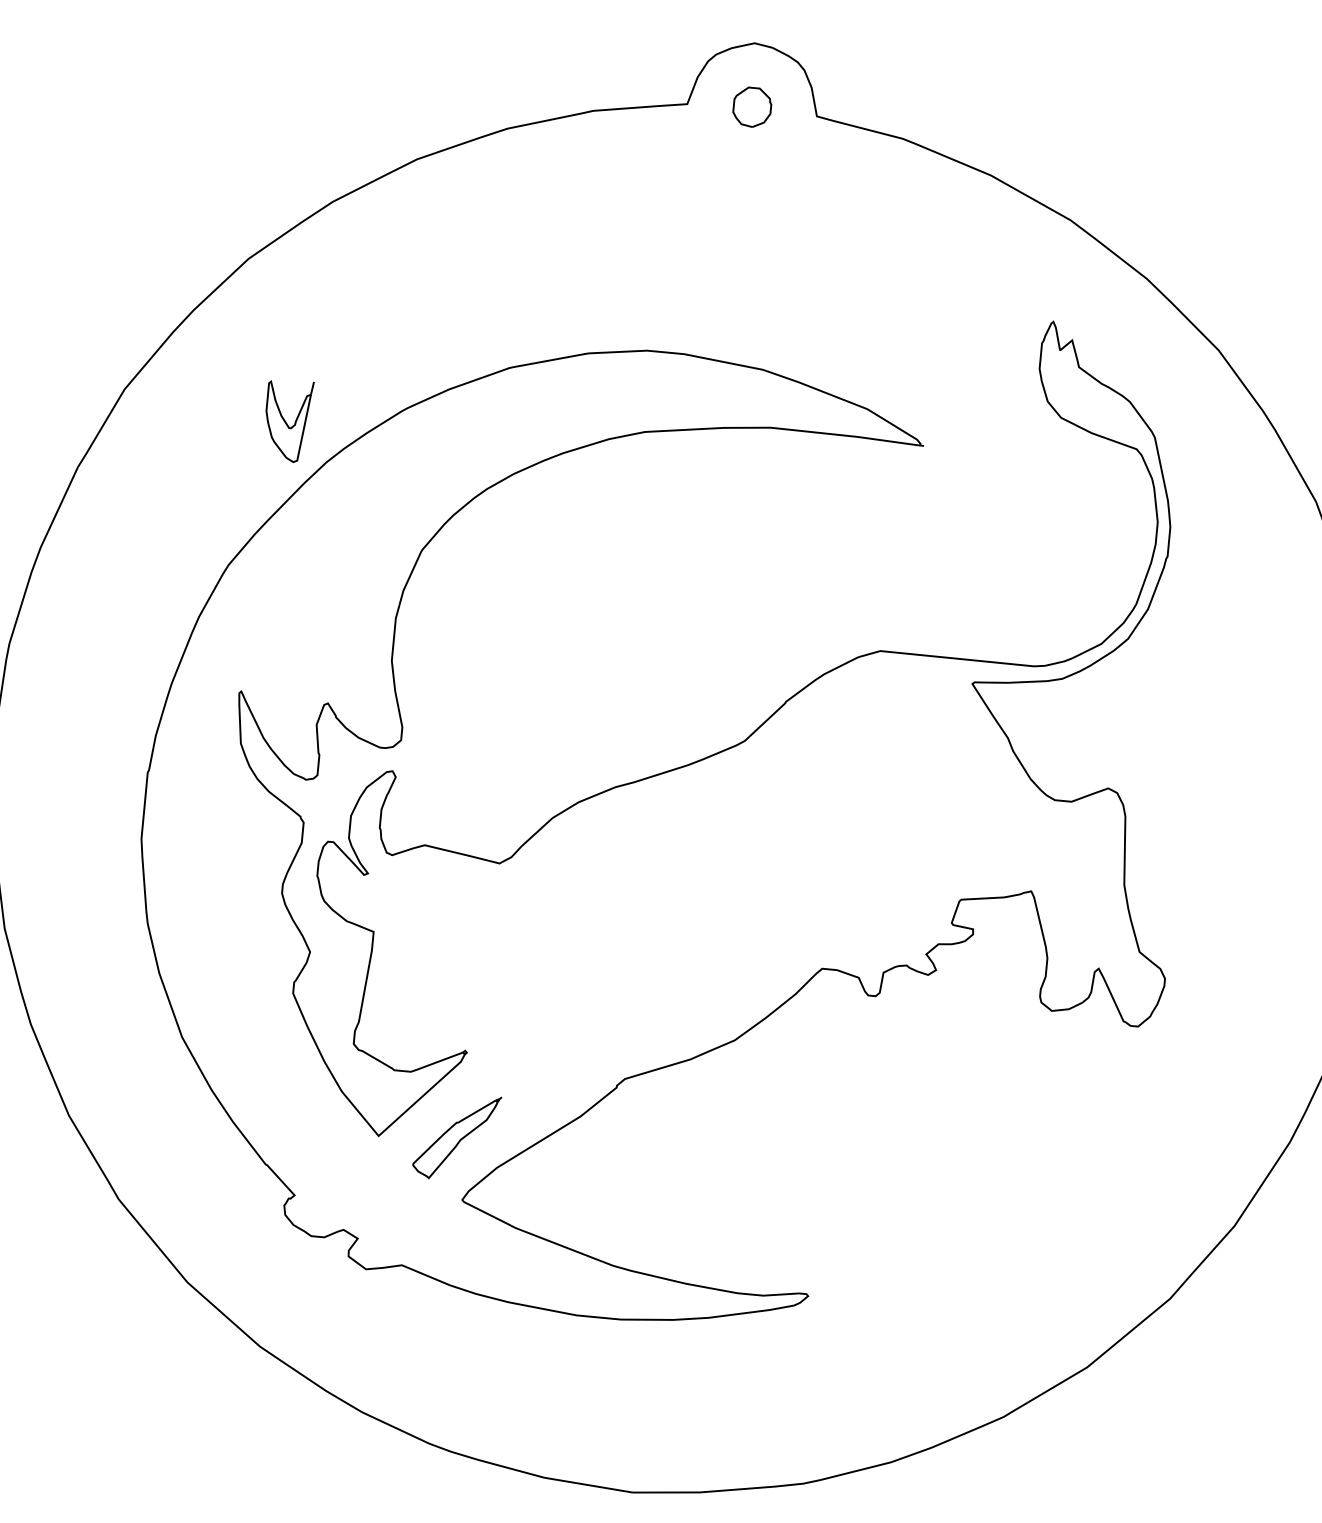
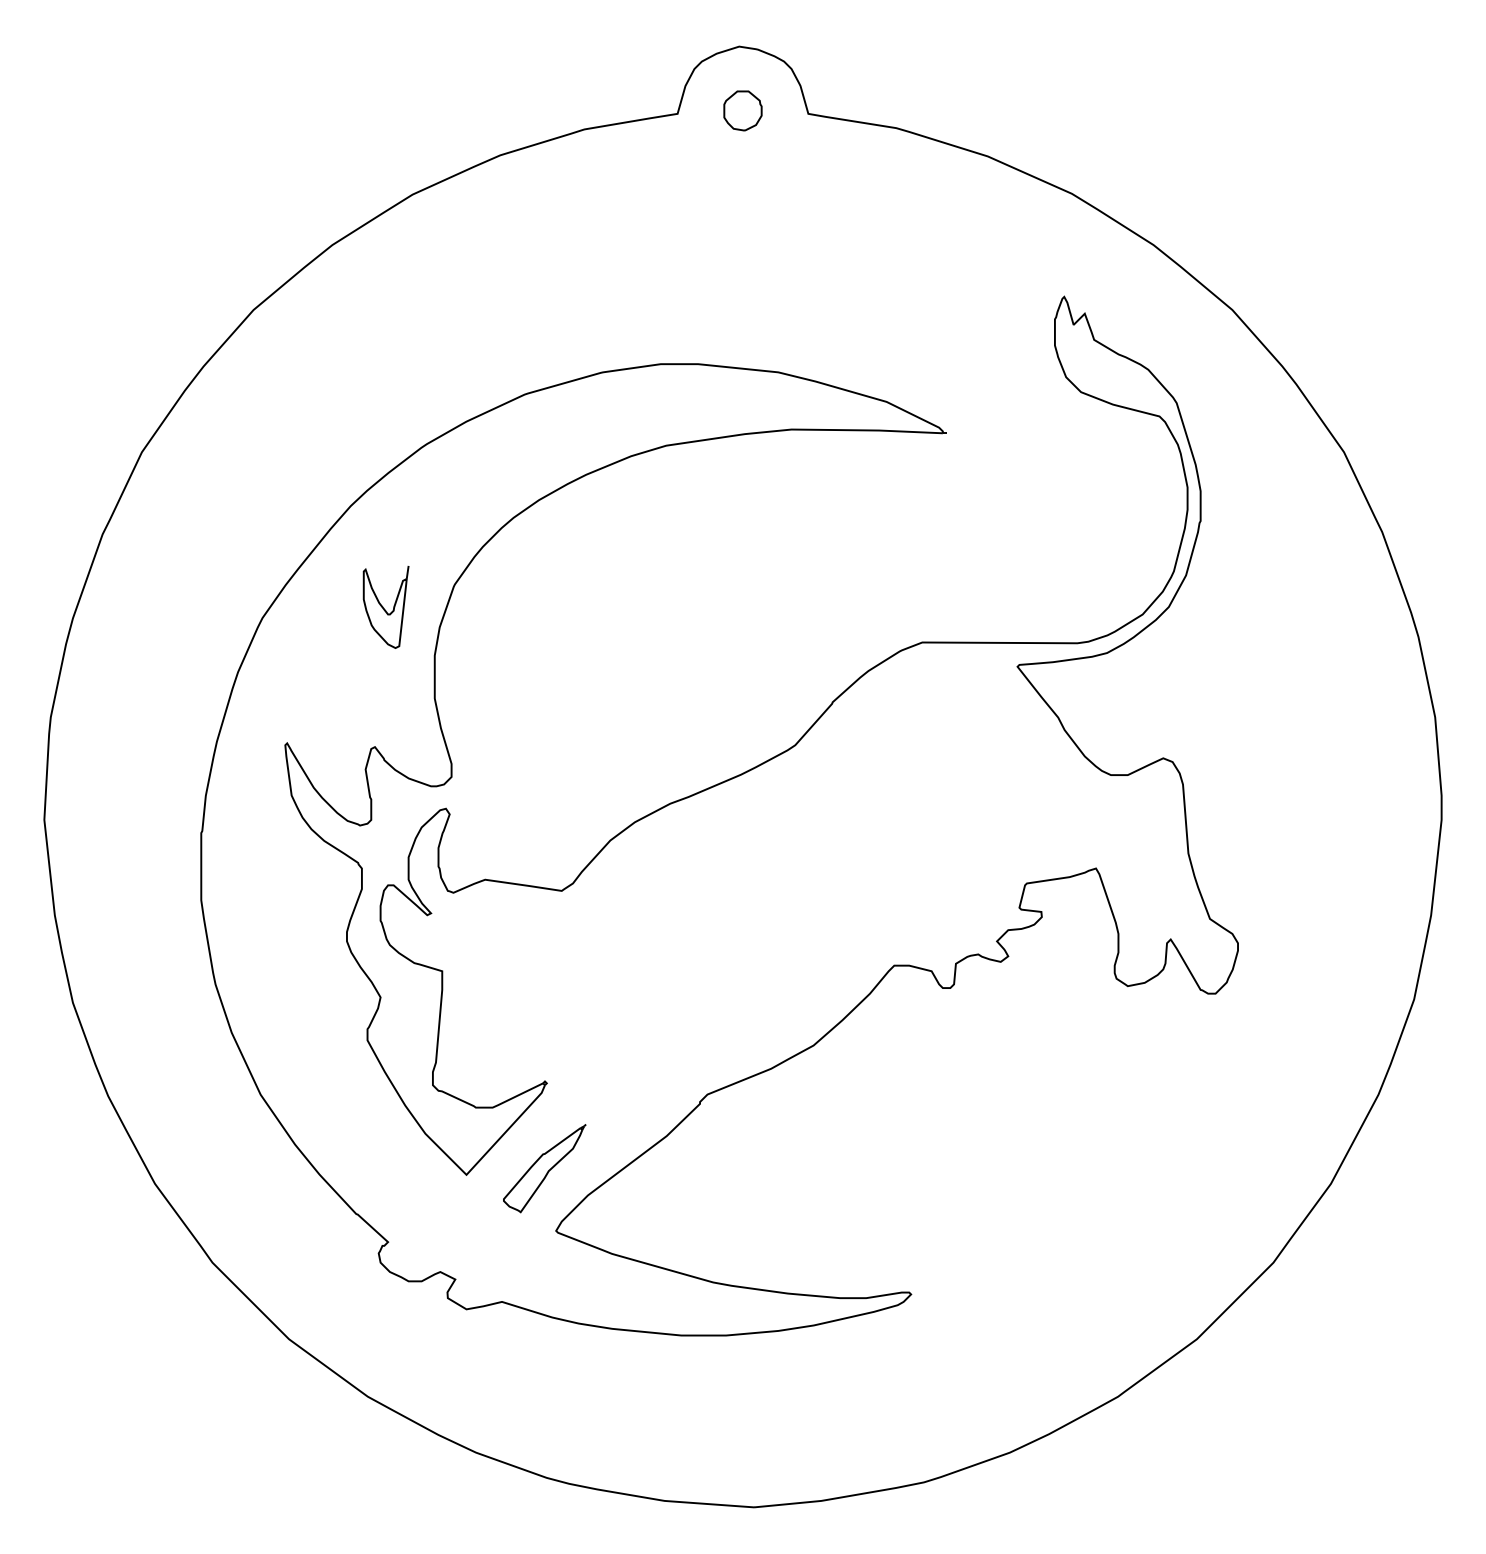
part: (287, 420) -> (385, 607), moved

